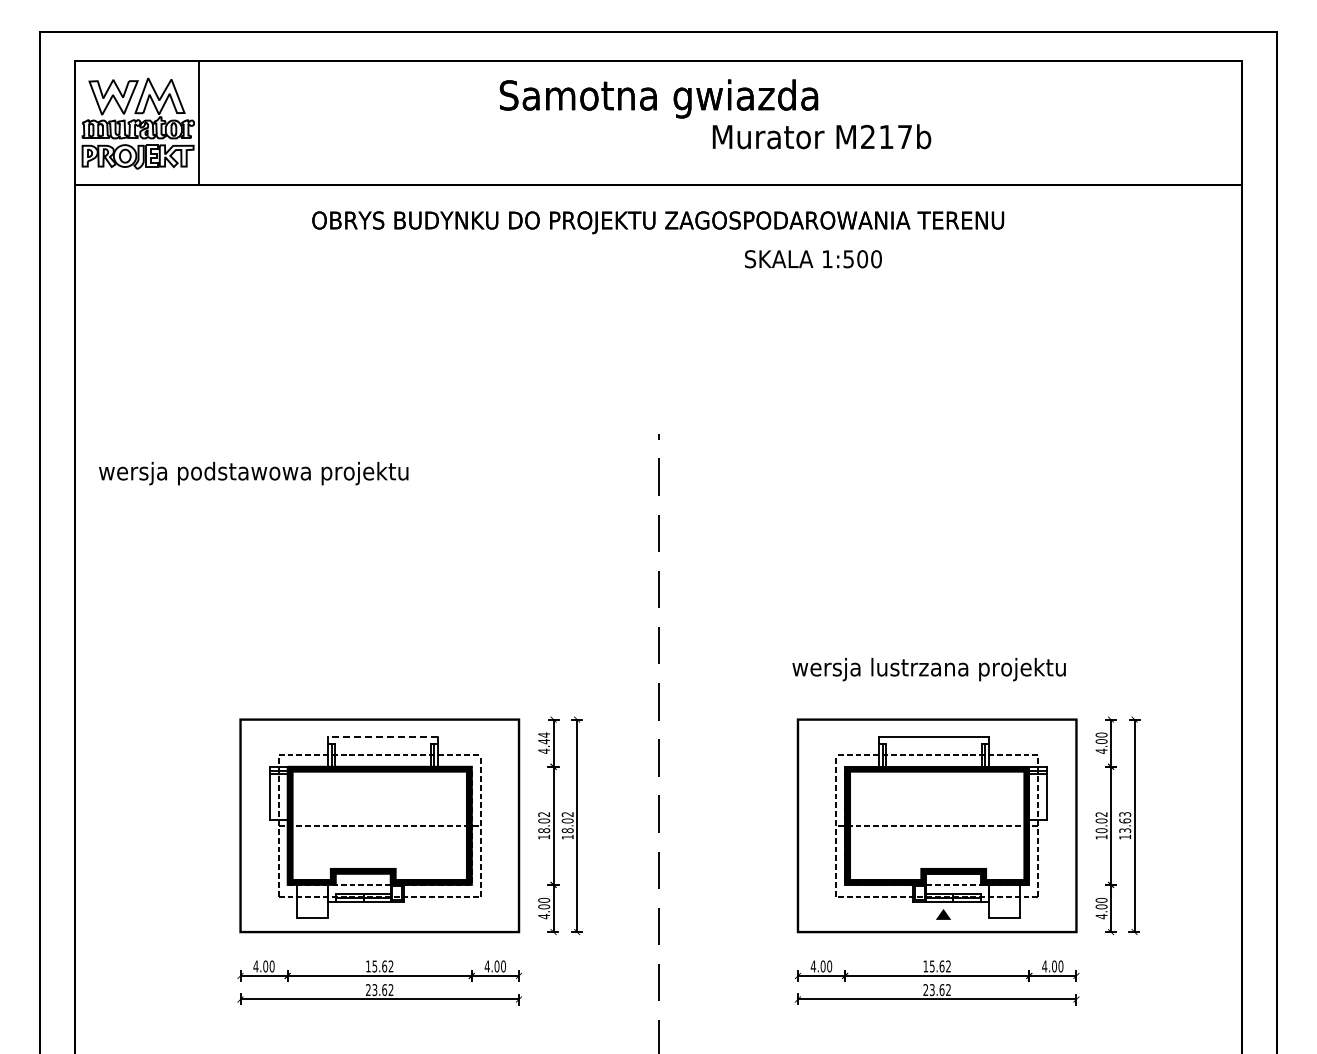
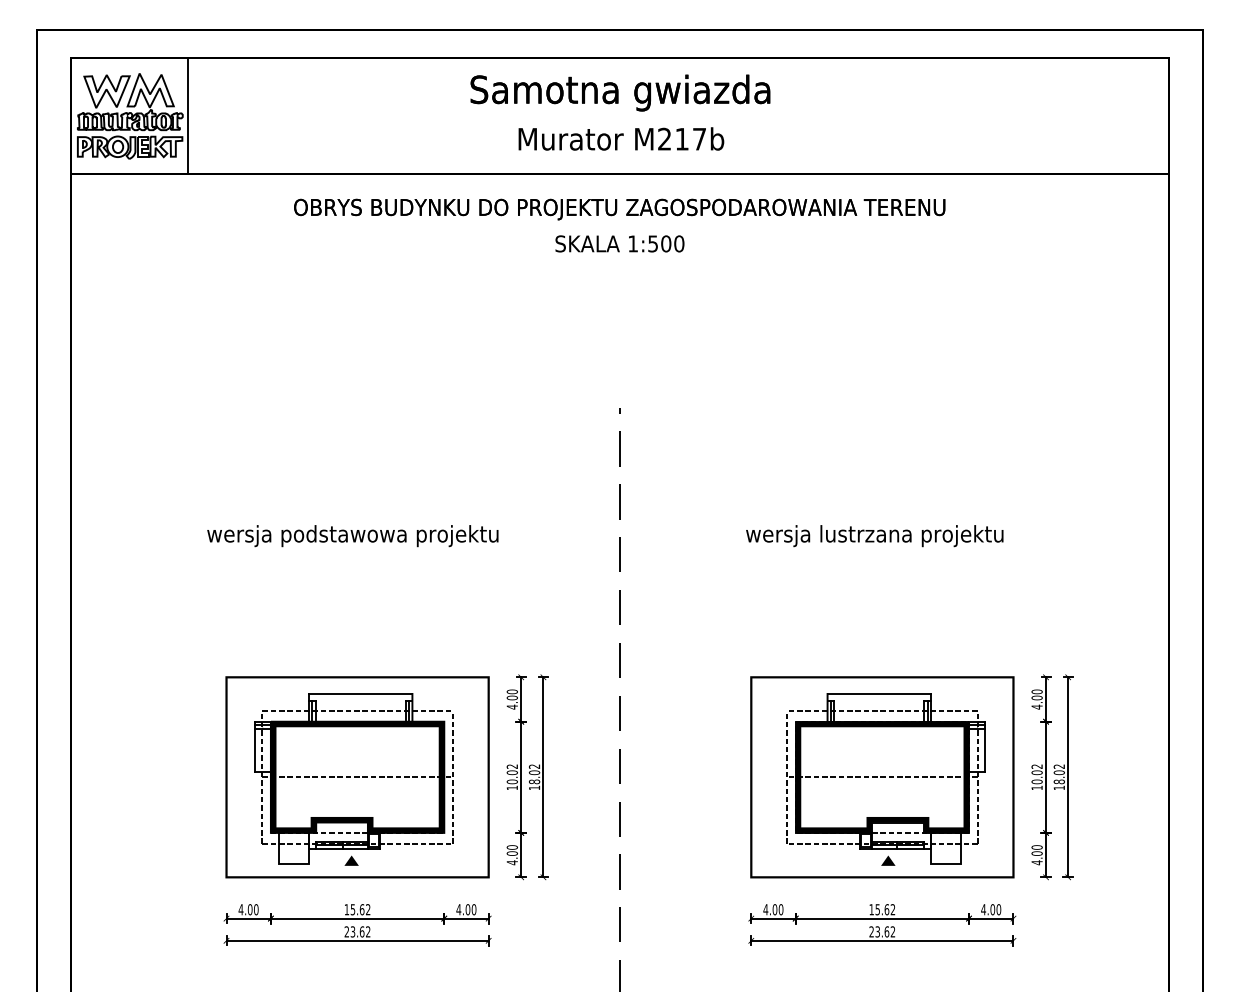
text: (821, 136) -> (620, 138), moved
text: (813, 259) -> (620, 244), moved
text: (253, 473) -> (352, 536), moved
text: (928, 669) -> (874, 536), moved
line: (383, 737) -> (361, 694), dashed -> solid
text: (544, 738) -> (512, 695), 4.44 -> 4.00
text: (1125, 822) -> (1059, 774), 13.63 -> 18.02
text: (543, 830) -> (511, 781), 18.02 -> 10.02
fill: (373, 913) -> (351, 859), added

